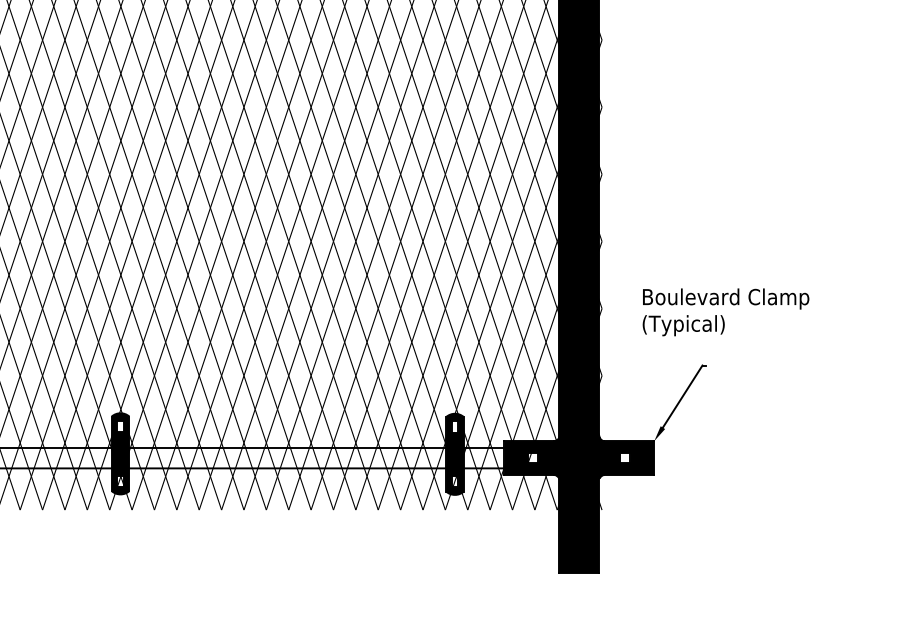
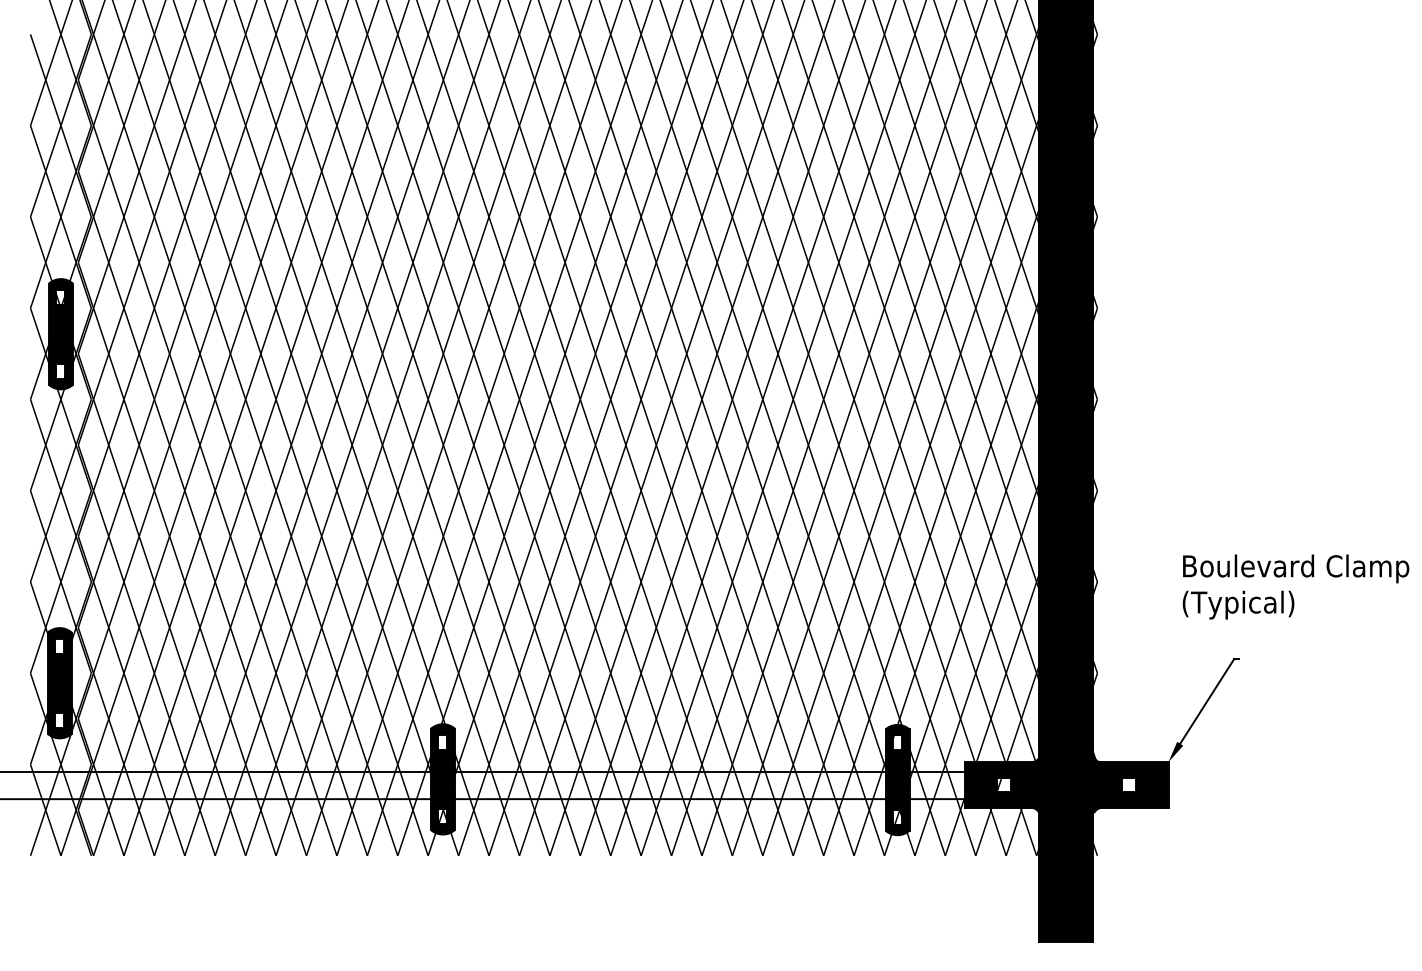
text: (725, 311) -> (1295, 586), moved

